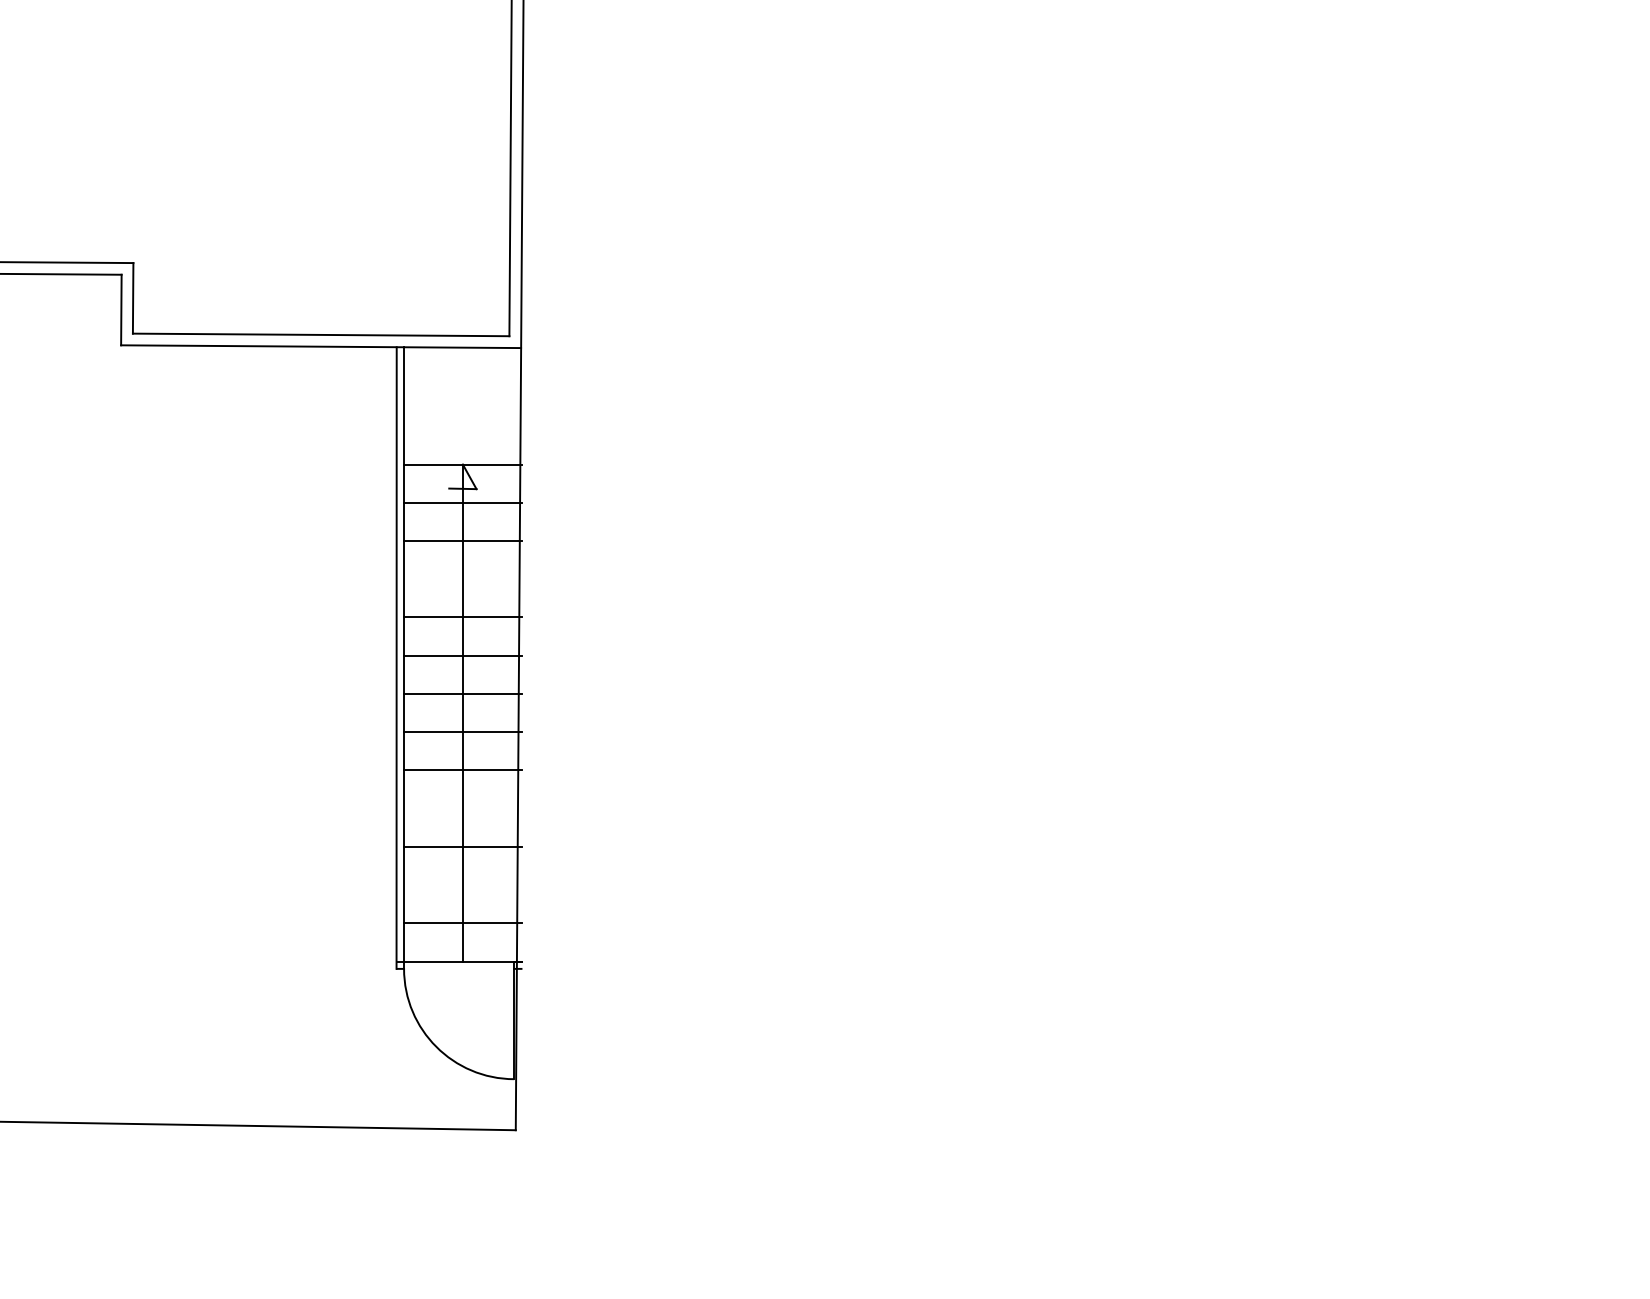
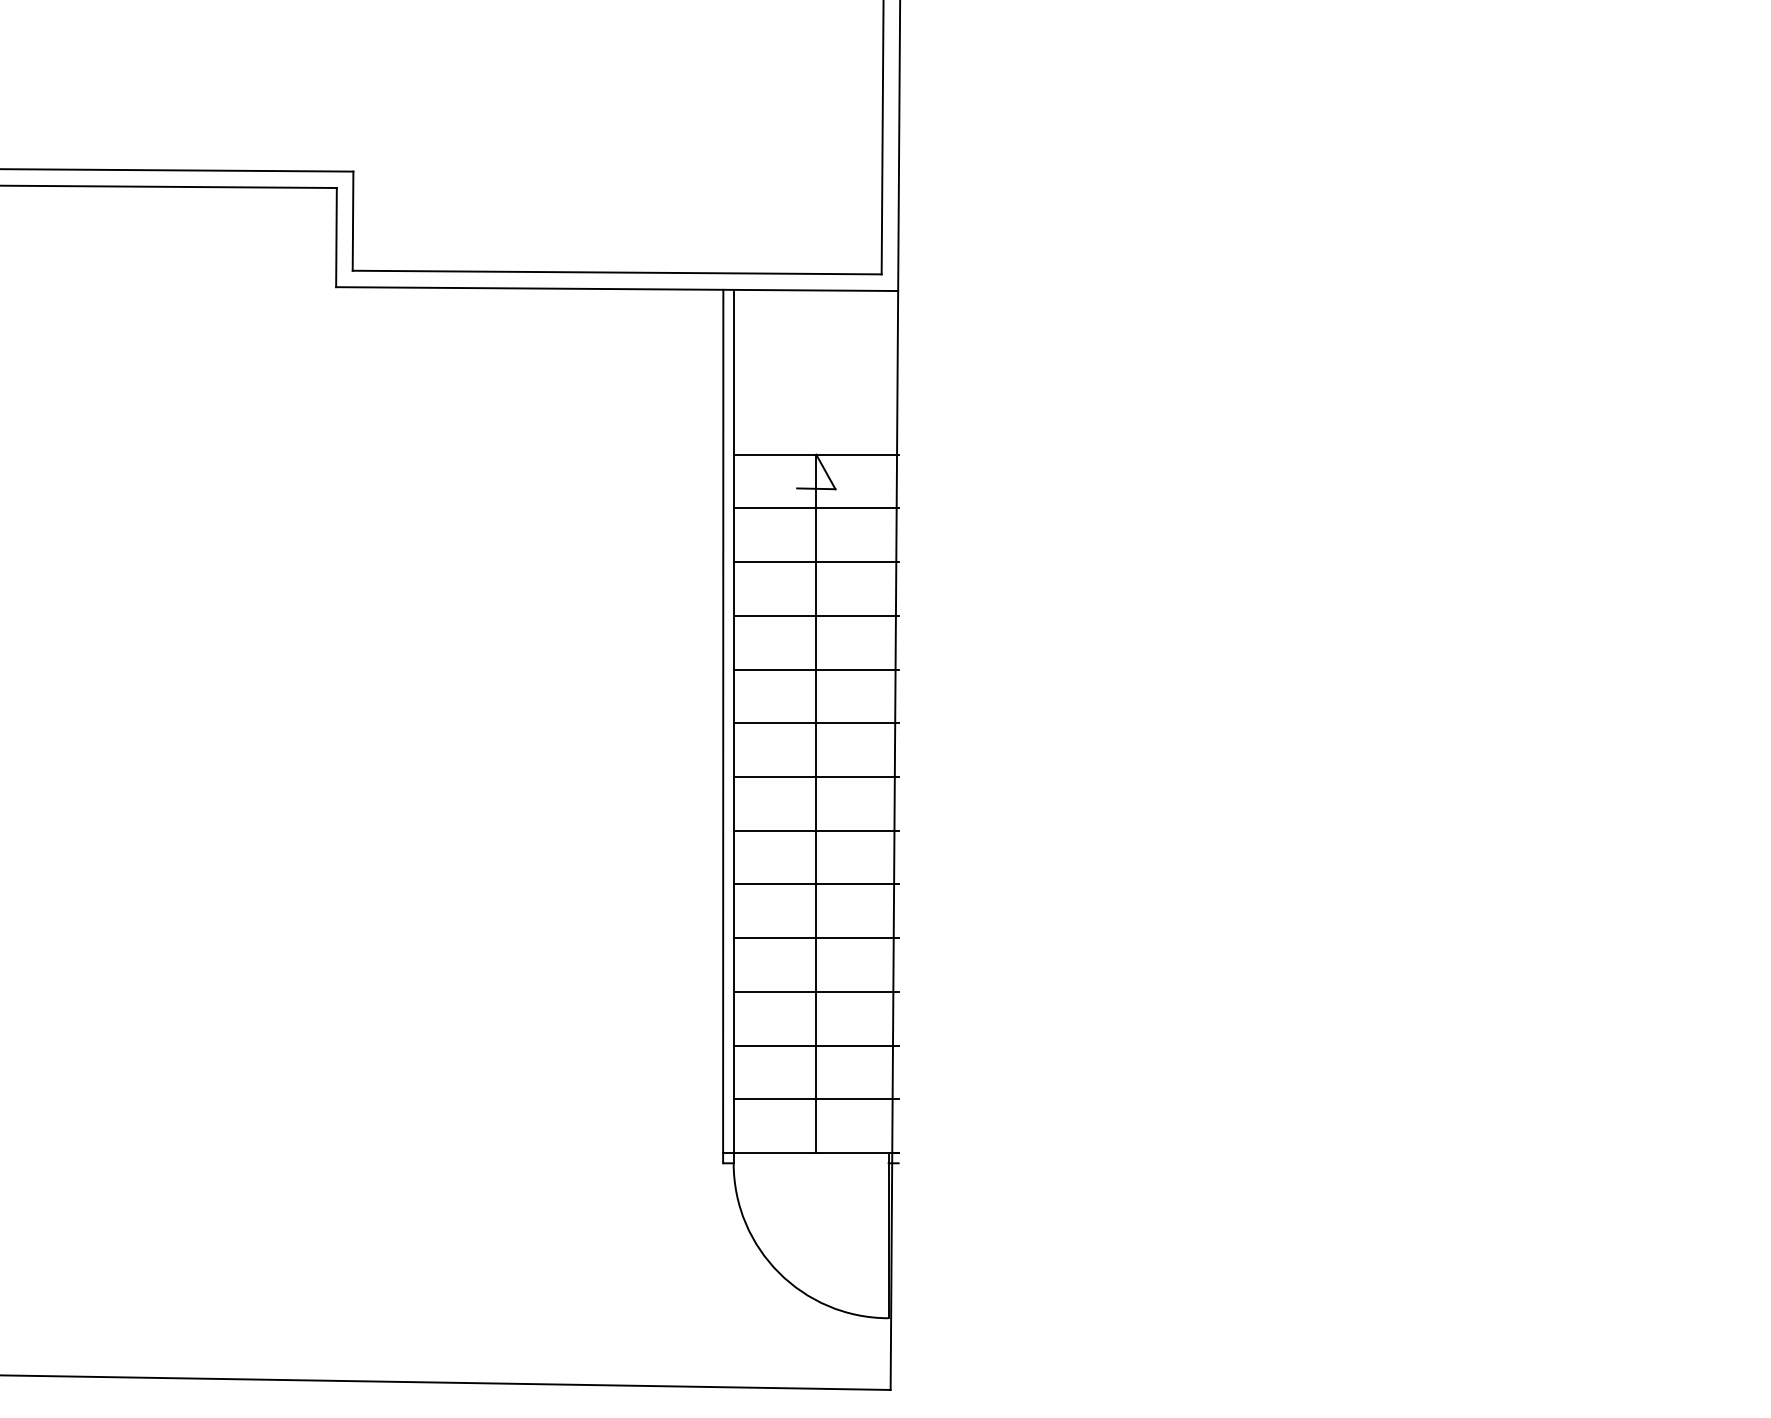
line: (462, 579) -> (815, 616), added
line: (462, 808) -> (815, 937), added
line: (462, 885) -> (815, 1046), added

